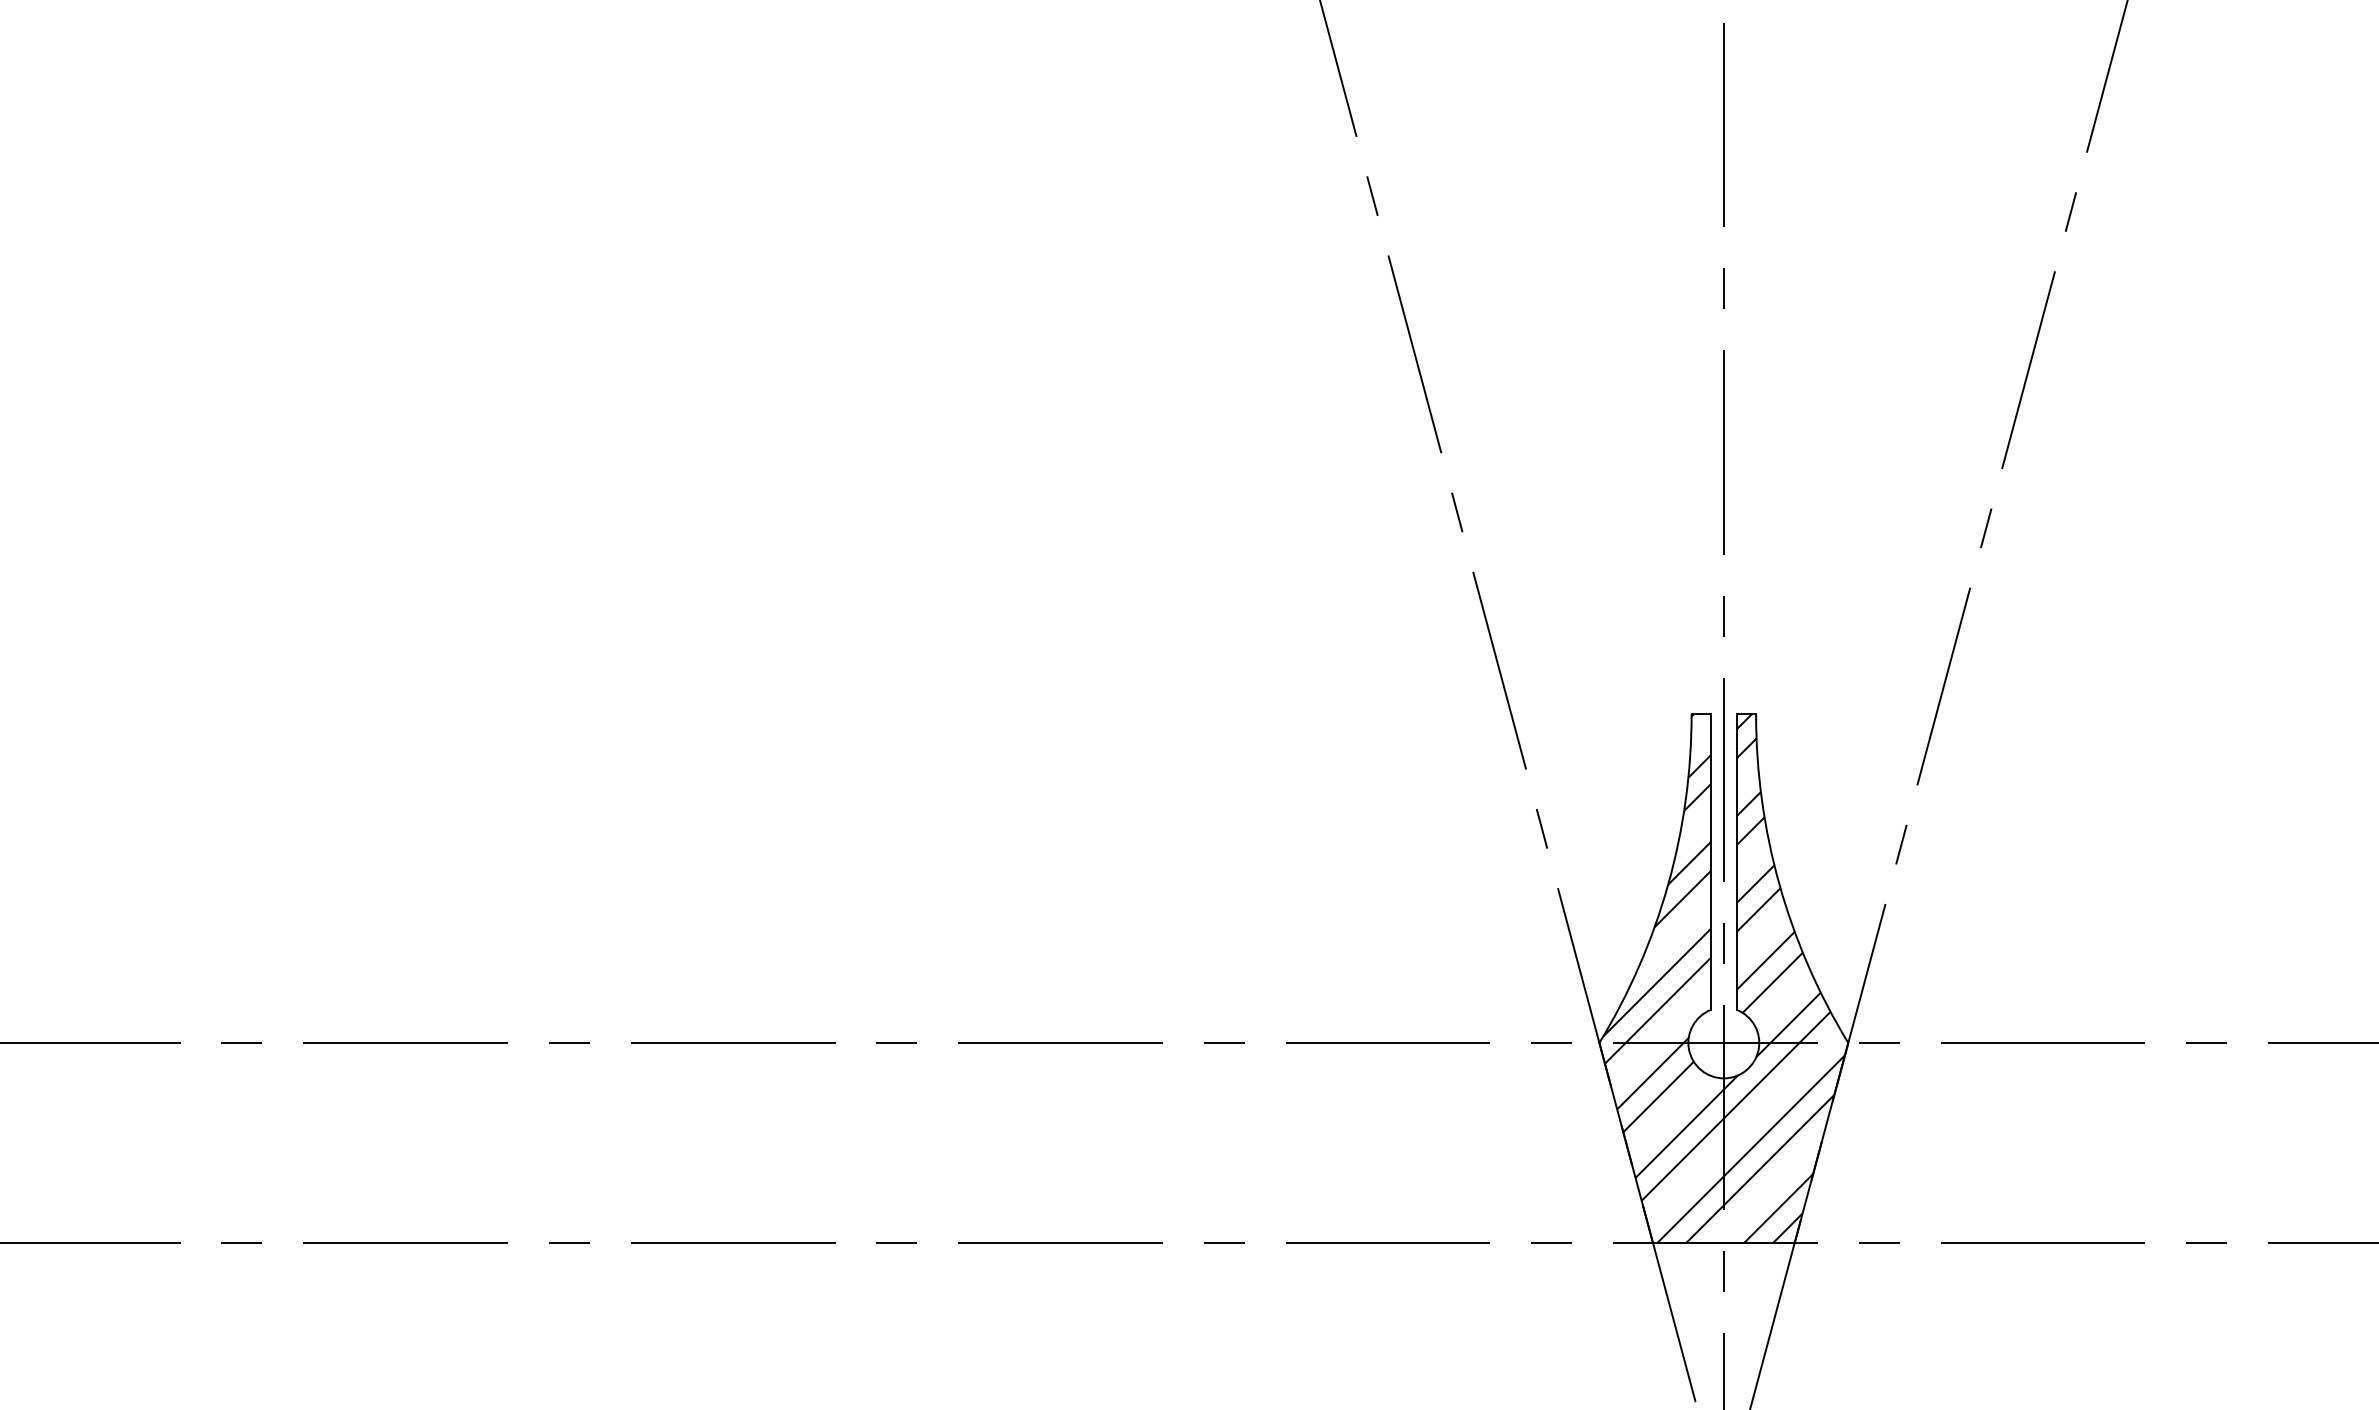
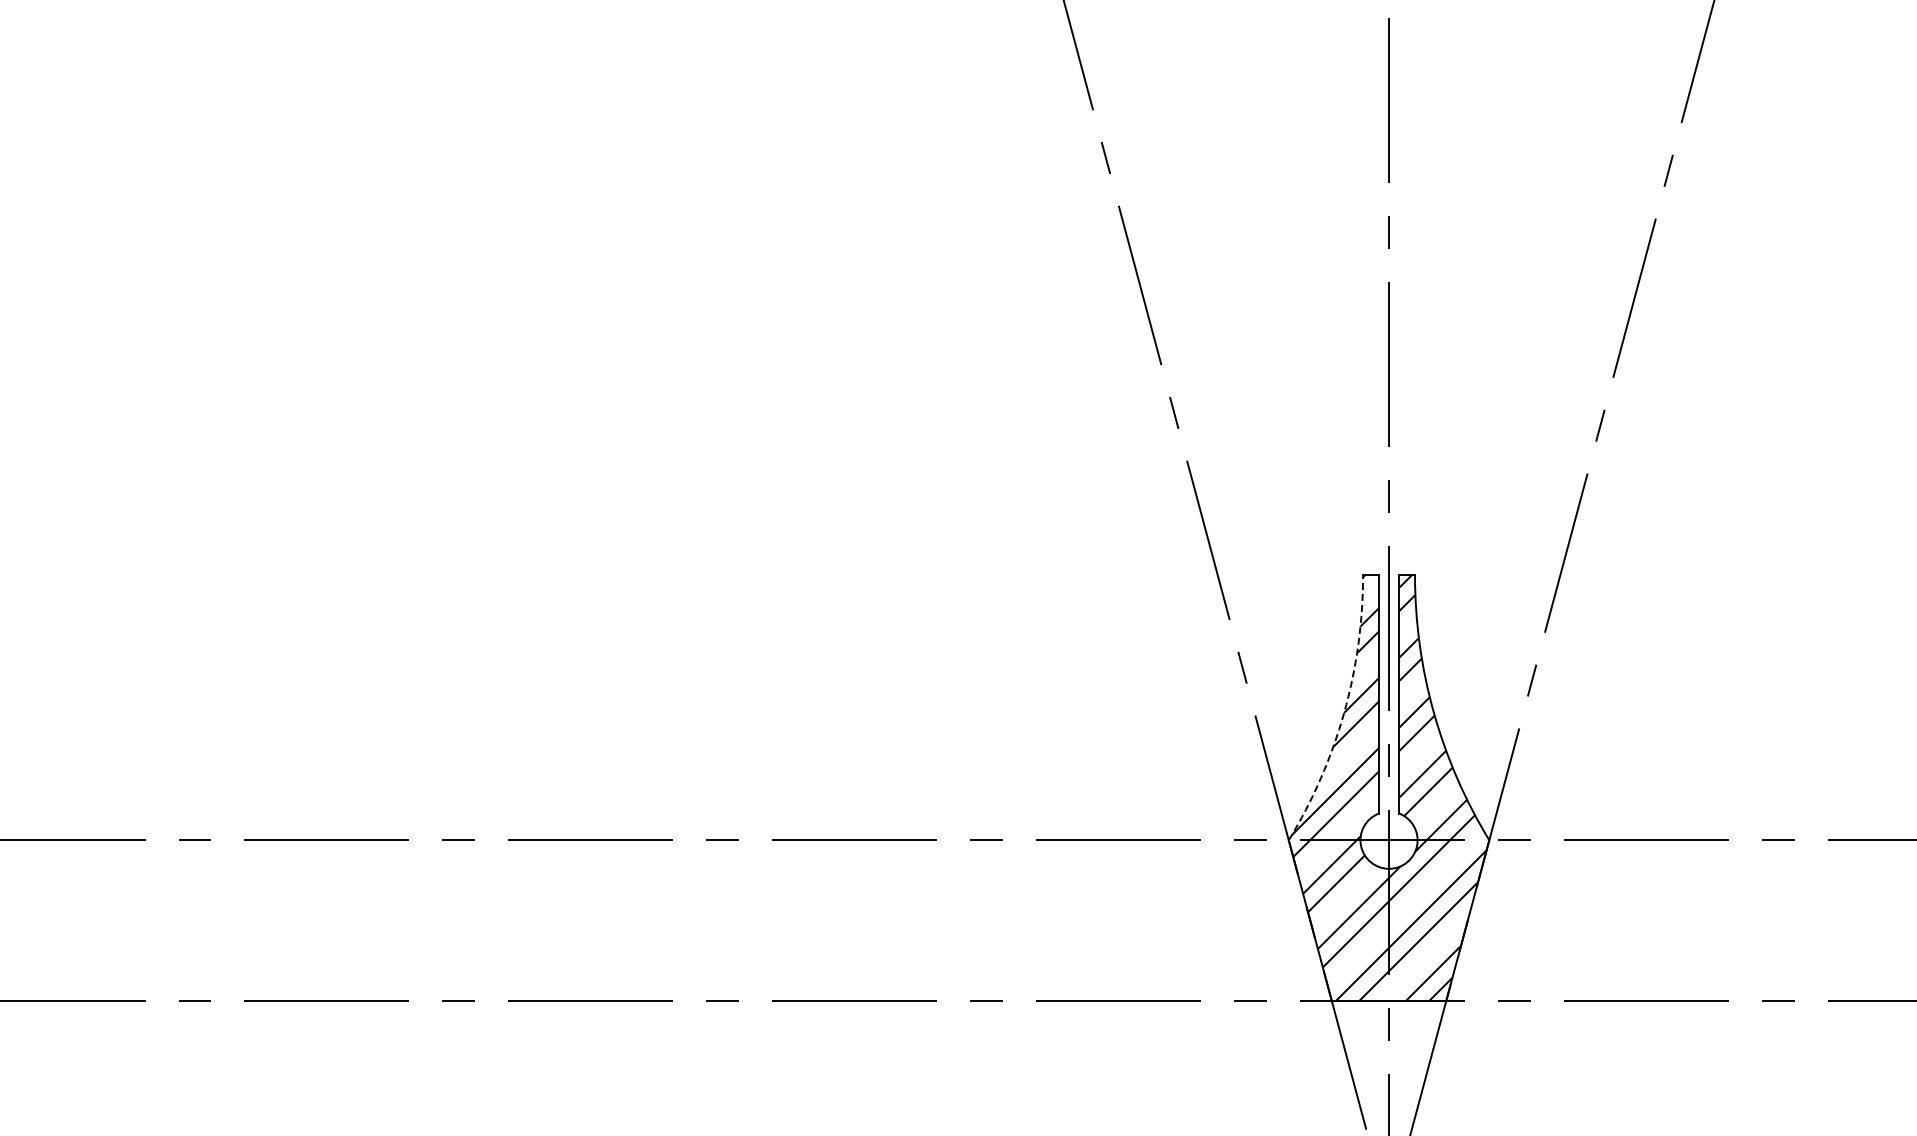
arc: (1668, 884) -> (1344, 712), solid -> dashed

